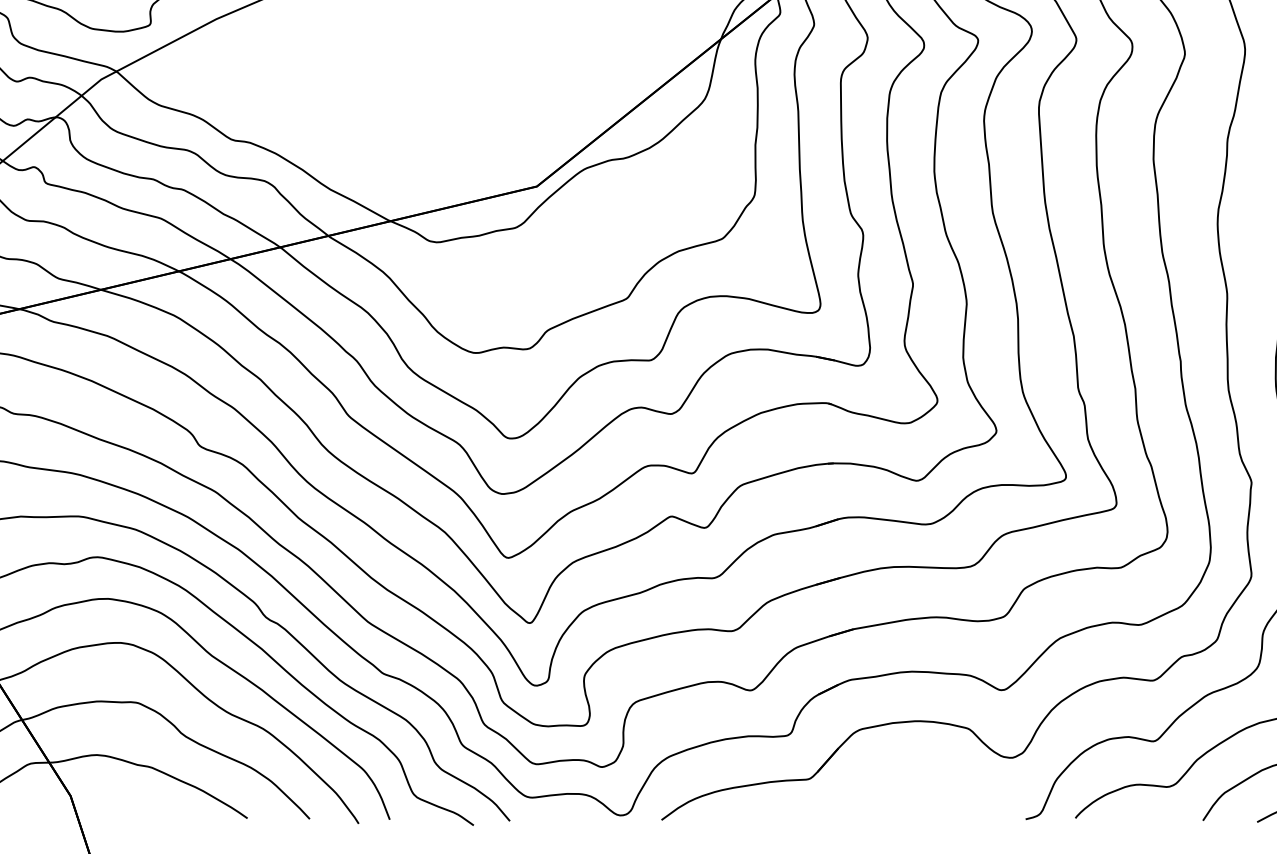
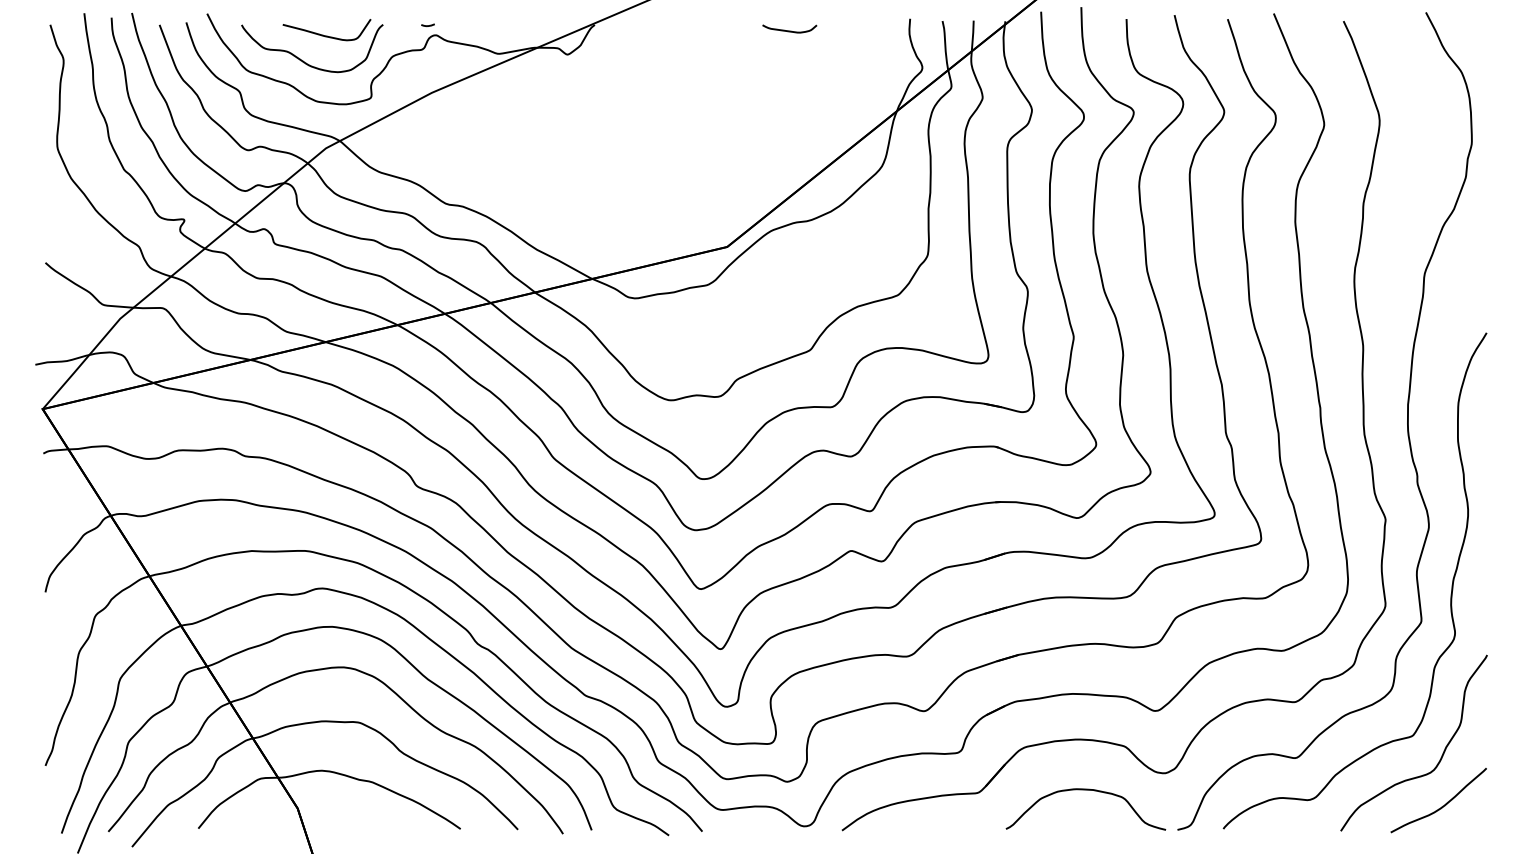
curve: (925, 776) -> (1085, 790), added

